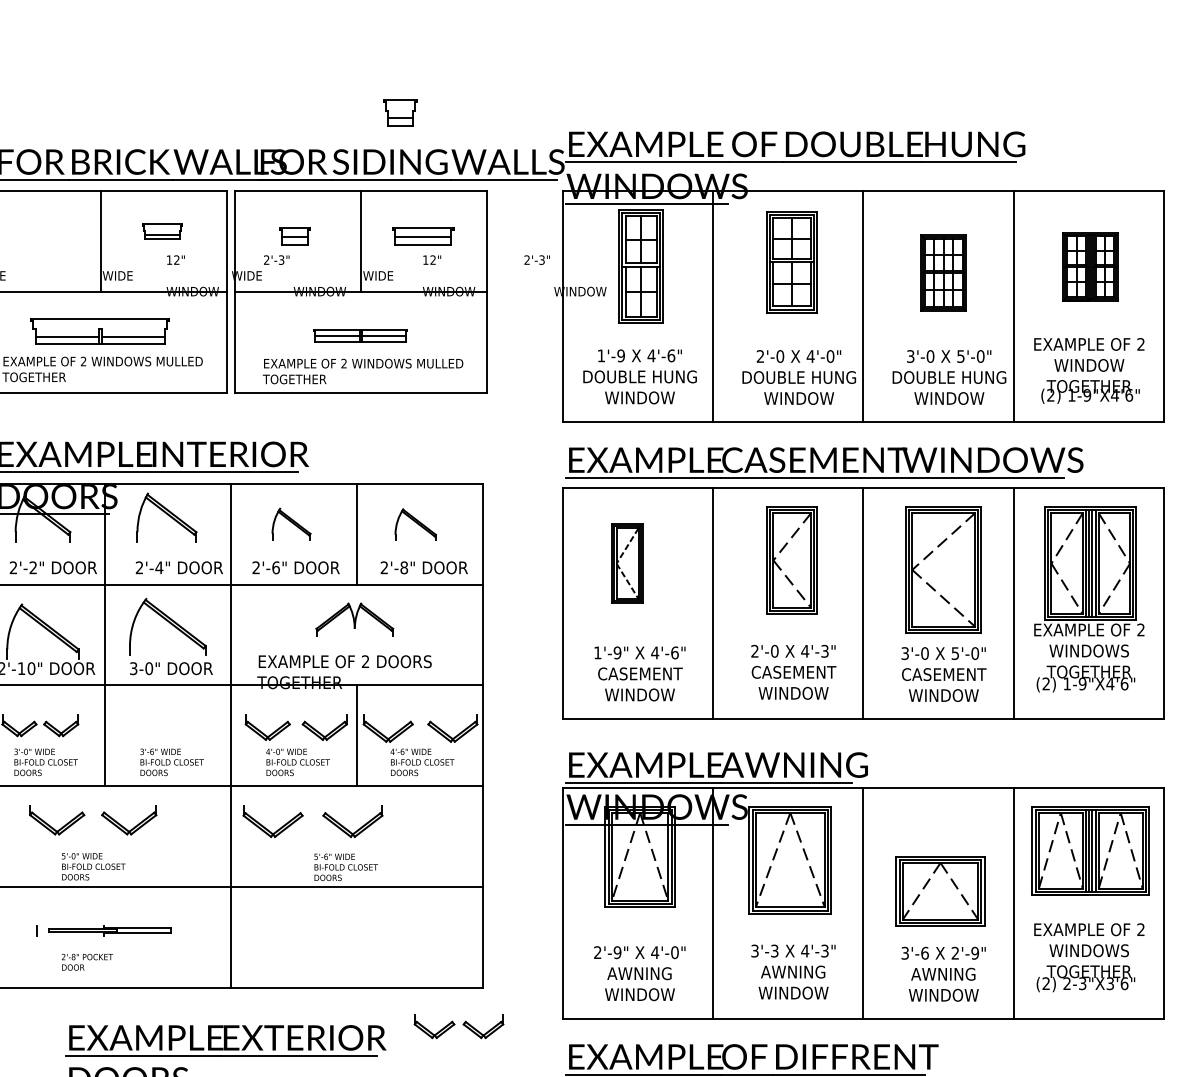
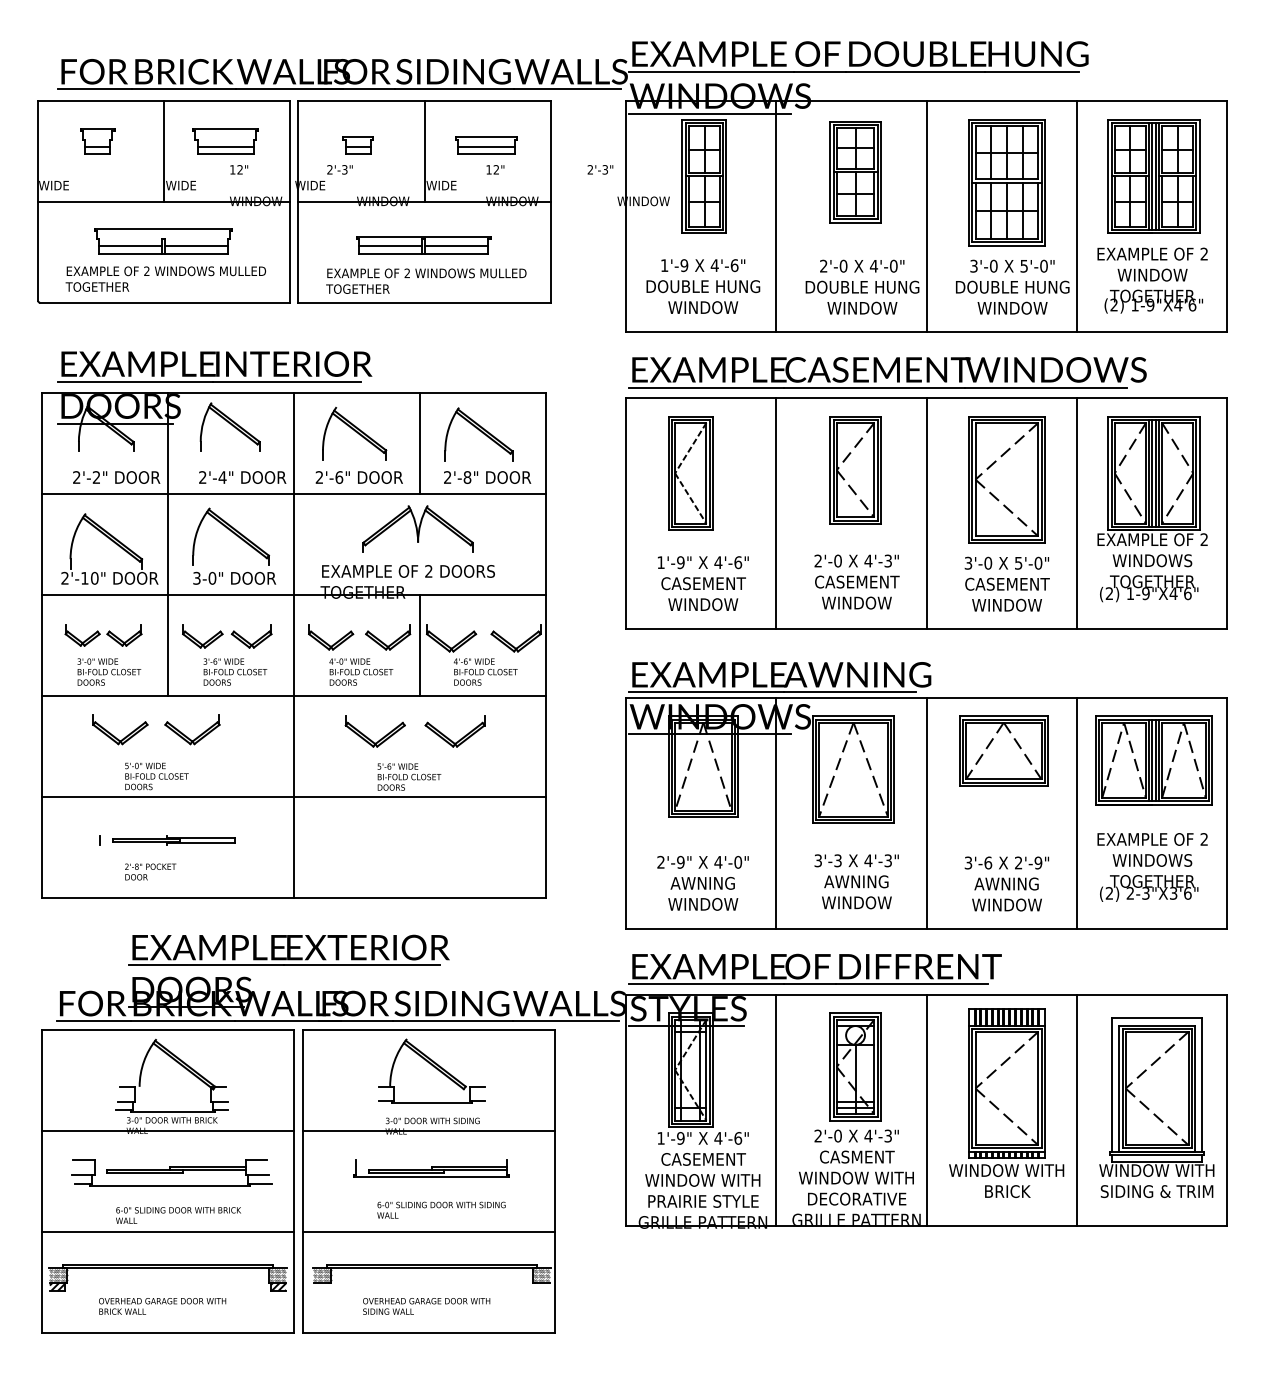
part: (400, 112) -> (97, 141), moved
part: (162, 231) -> (225, 141), size x1.67
part: (1090, 266) -> (1153, 176), size x1.67
part: (943, 272) -> (1006, 182), size x1.67
part: (360, 335) -> (423, 245), size x1.43
part: (291, 523) -> (354, 433), size x1.67
part: (415, 524) -> (478, 434), size x1.67
part: (627, 563) -> (690, 473), size x1.43
part: (354, 618) -> (417, 528), size x1.43
part: (303, 816) -> (405, 726), moved
part: (940, 890) -> (1003, 750), moved
part: (459, 1026) -> (227, 636), moved

